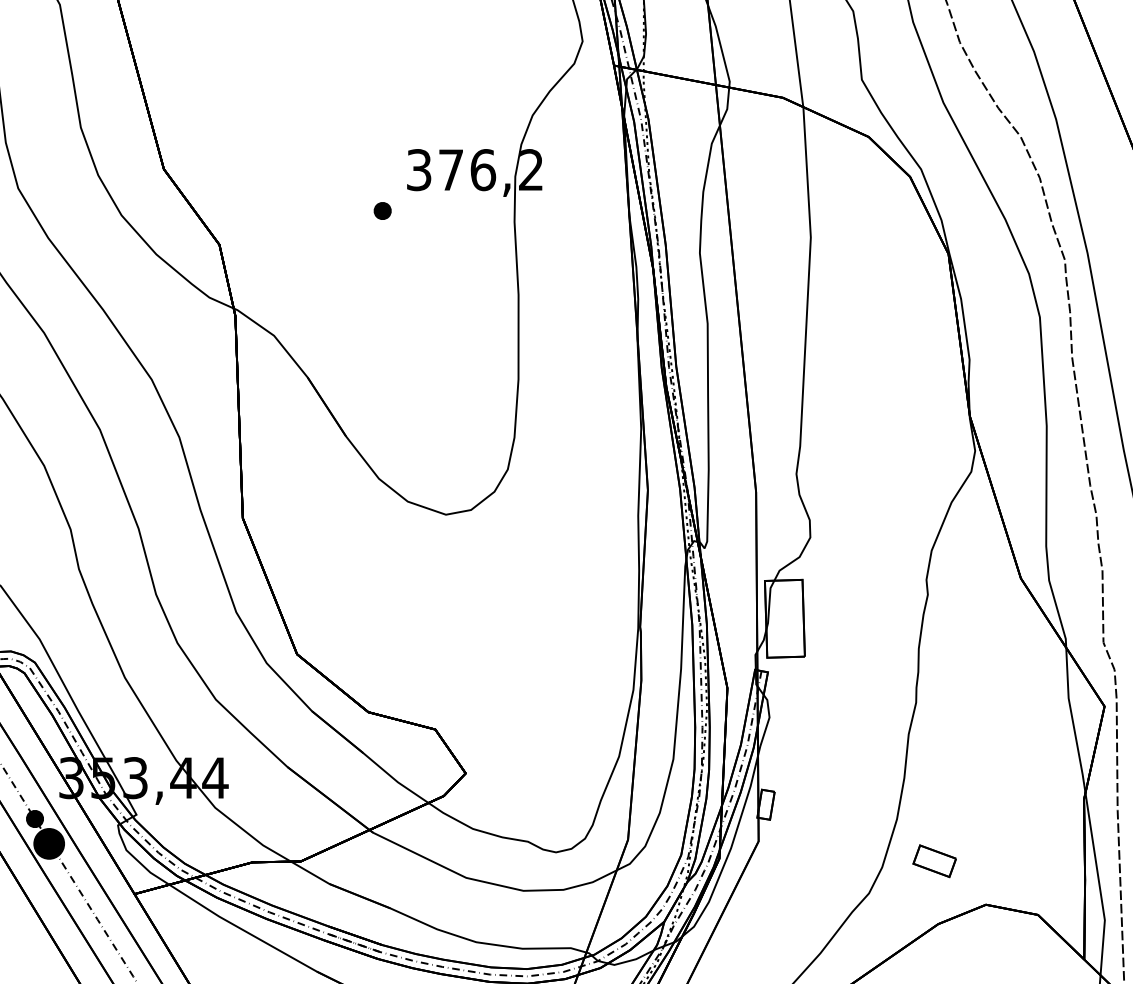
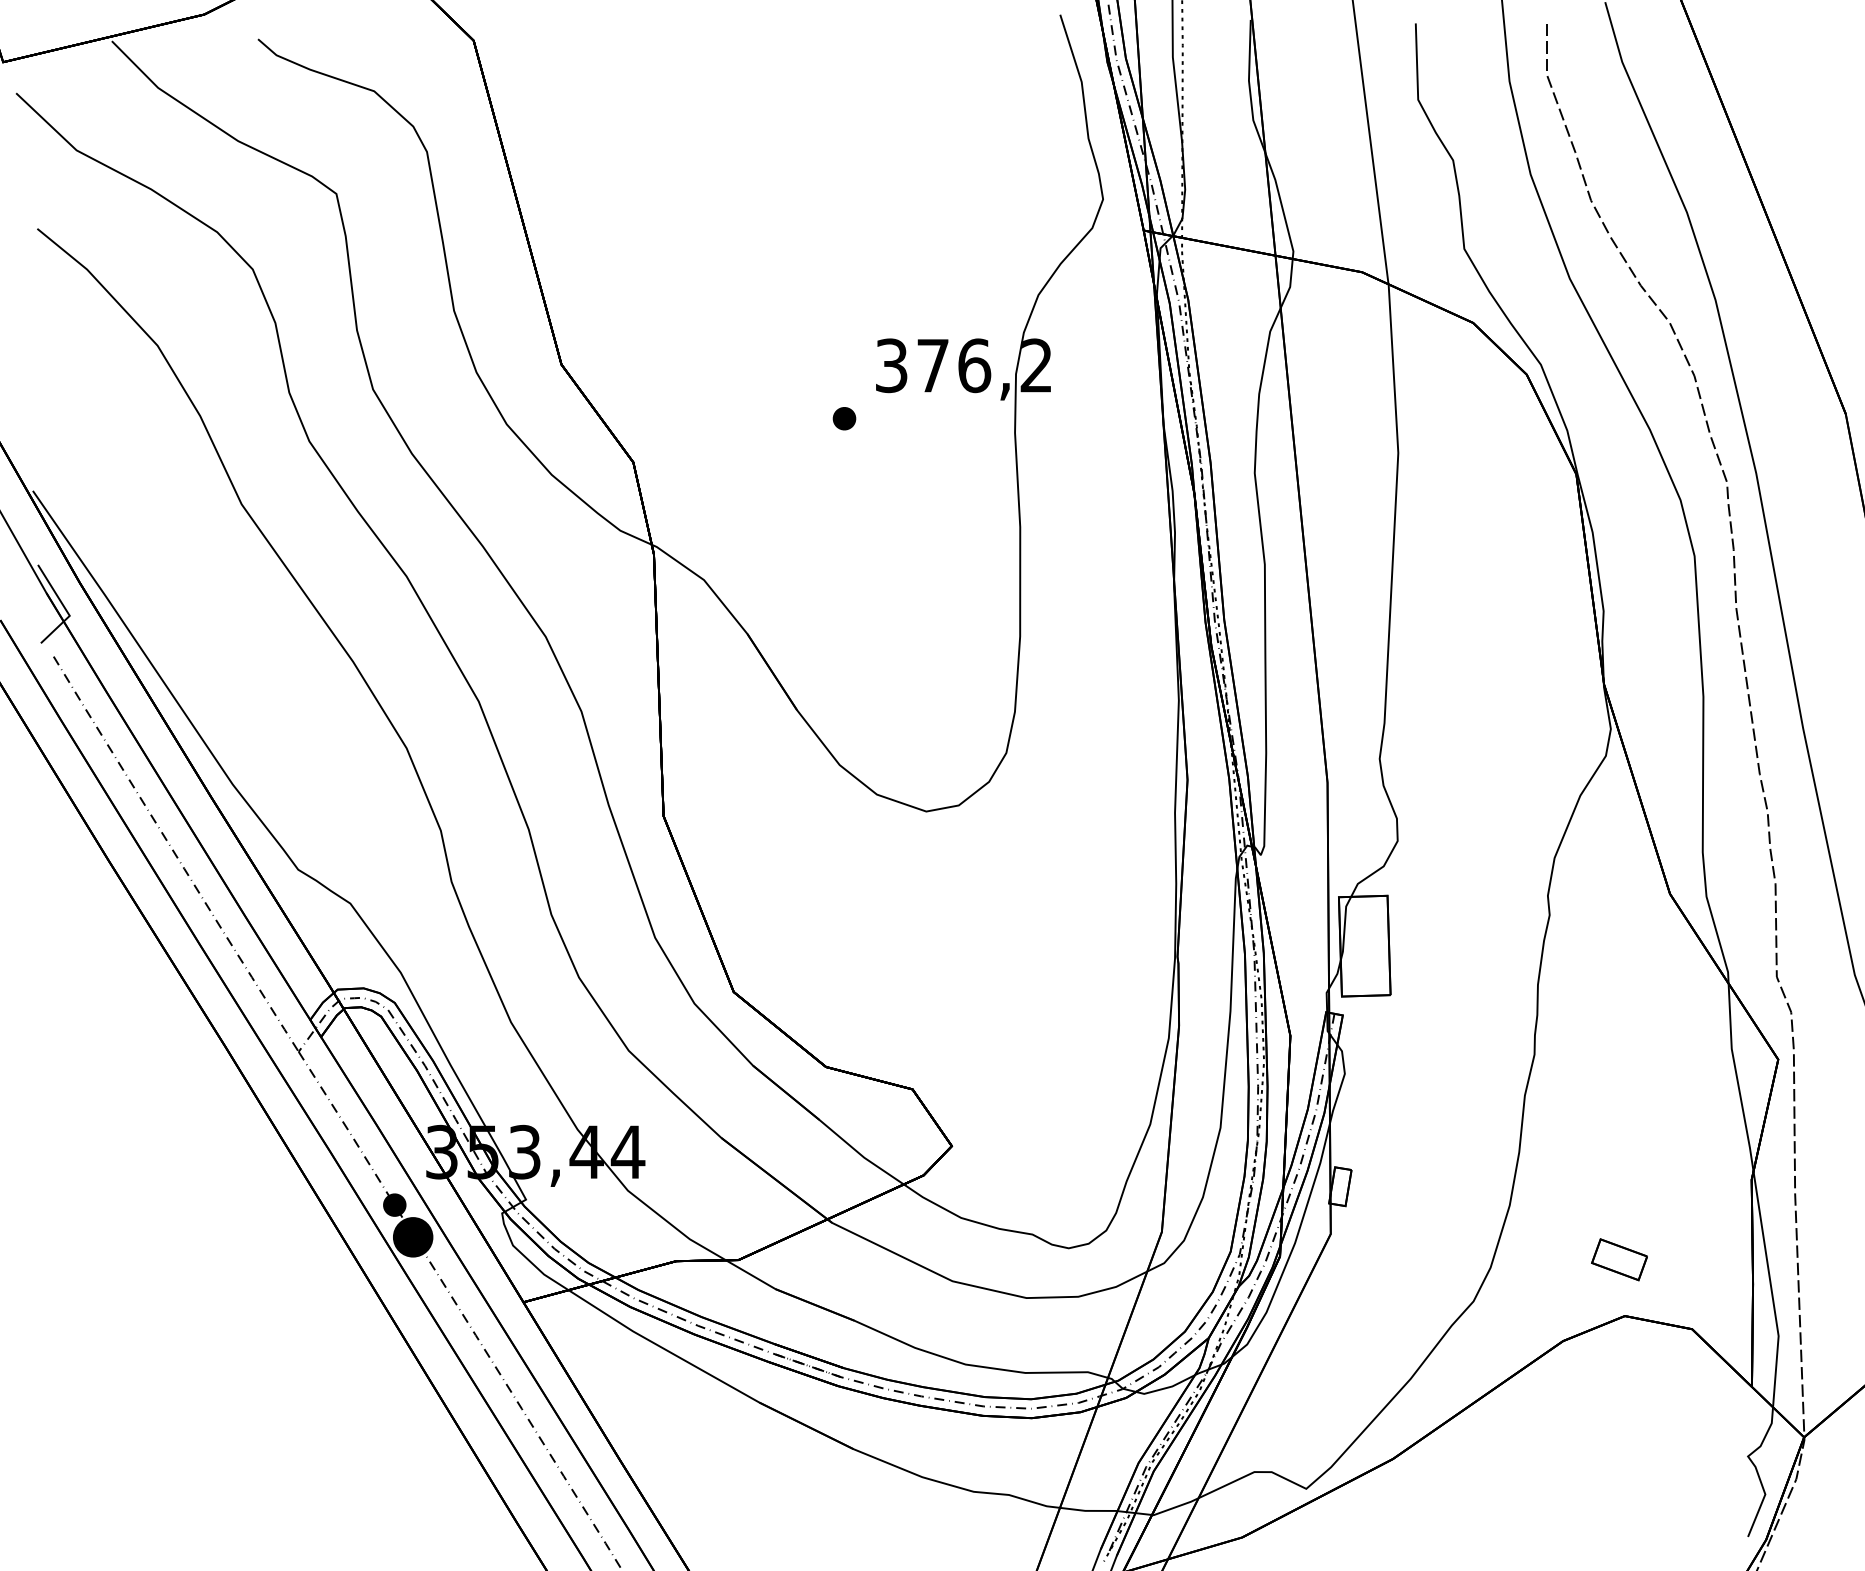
part: (934, 861) -> (1619, 1259), moved

